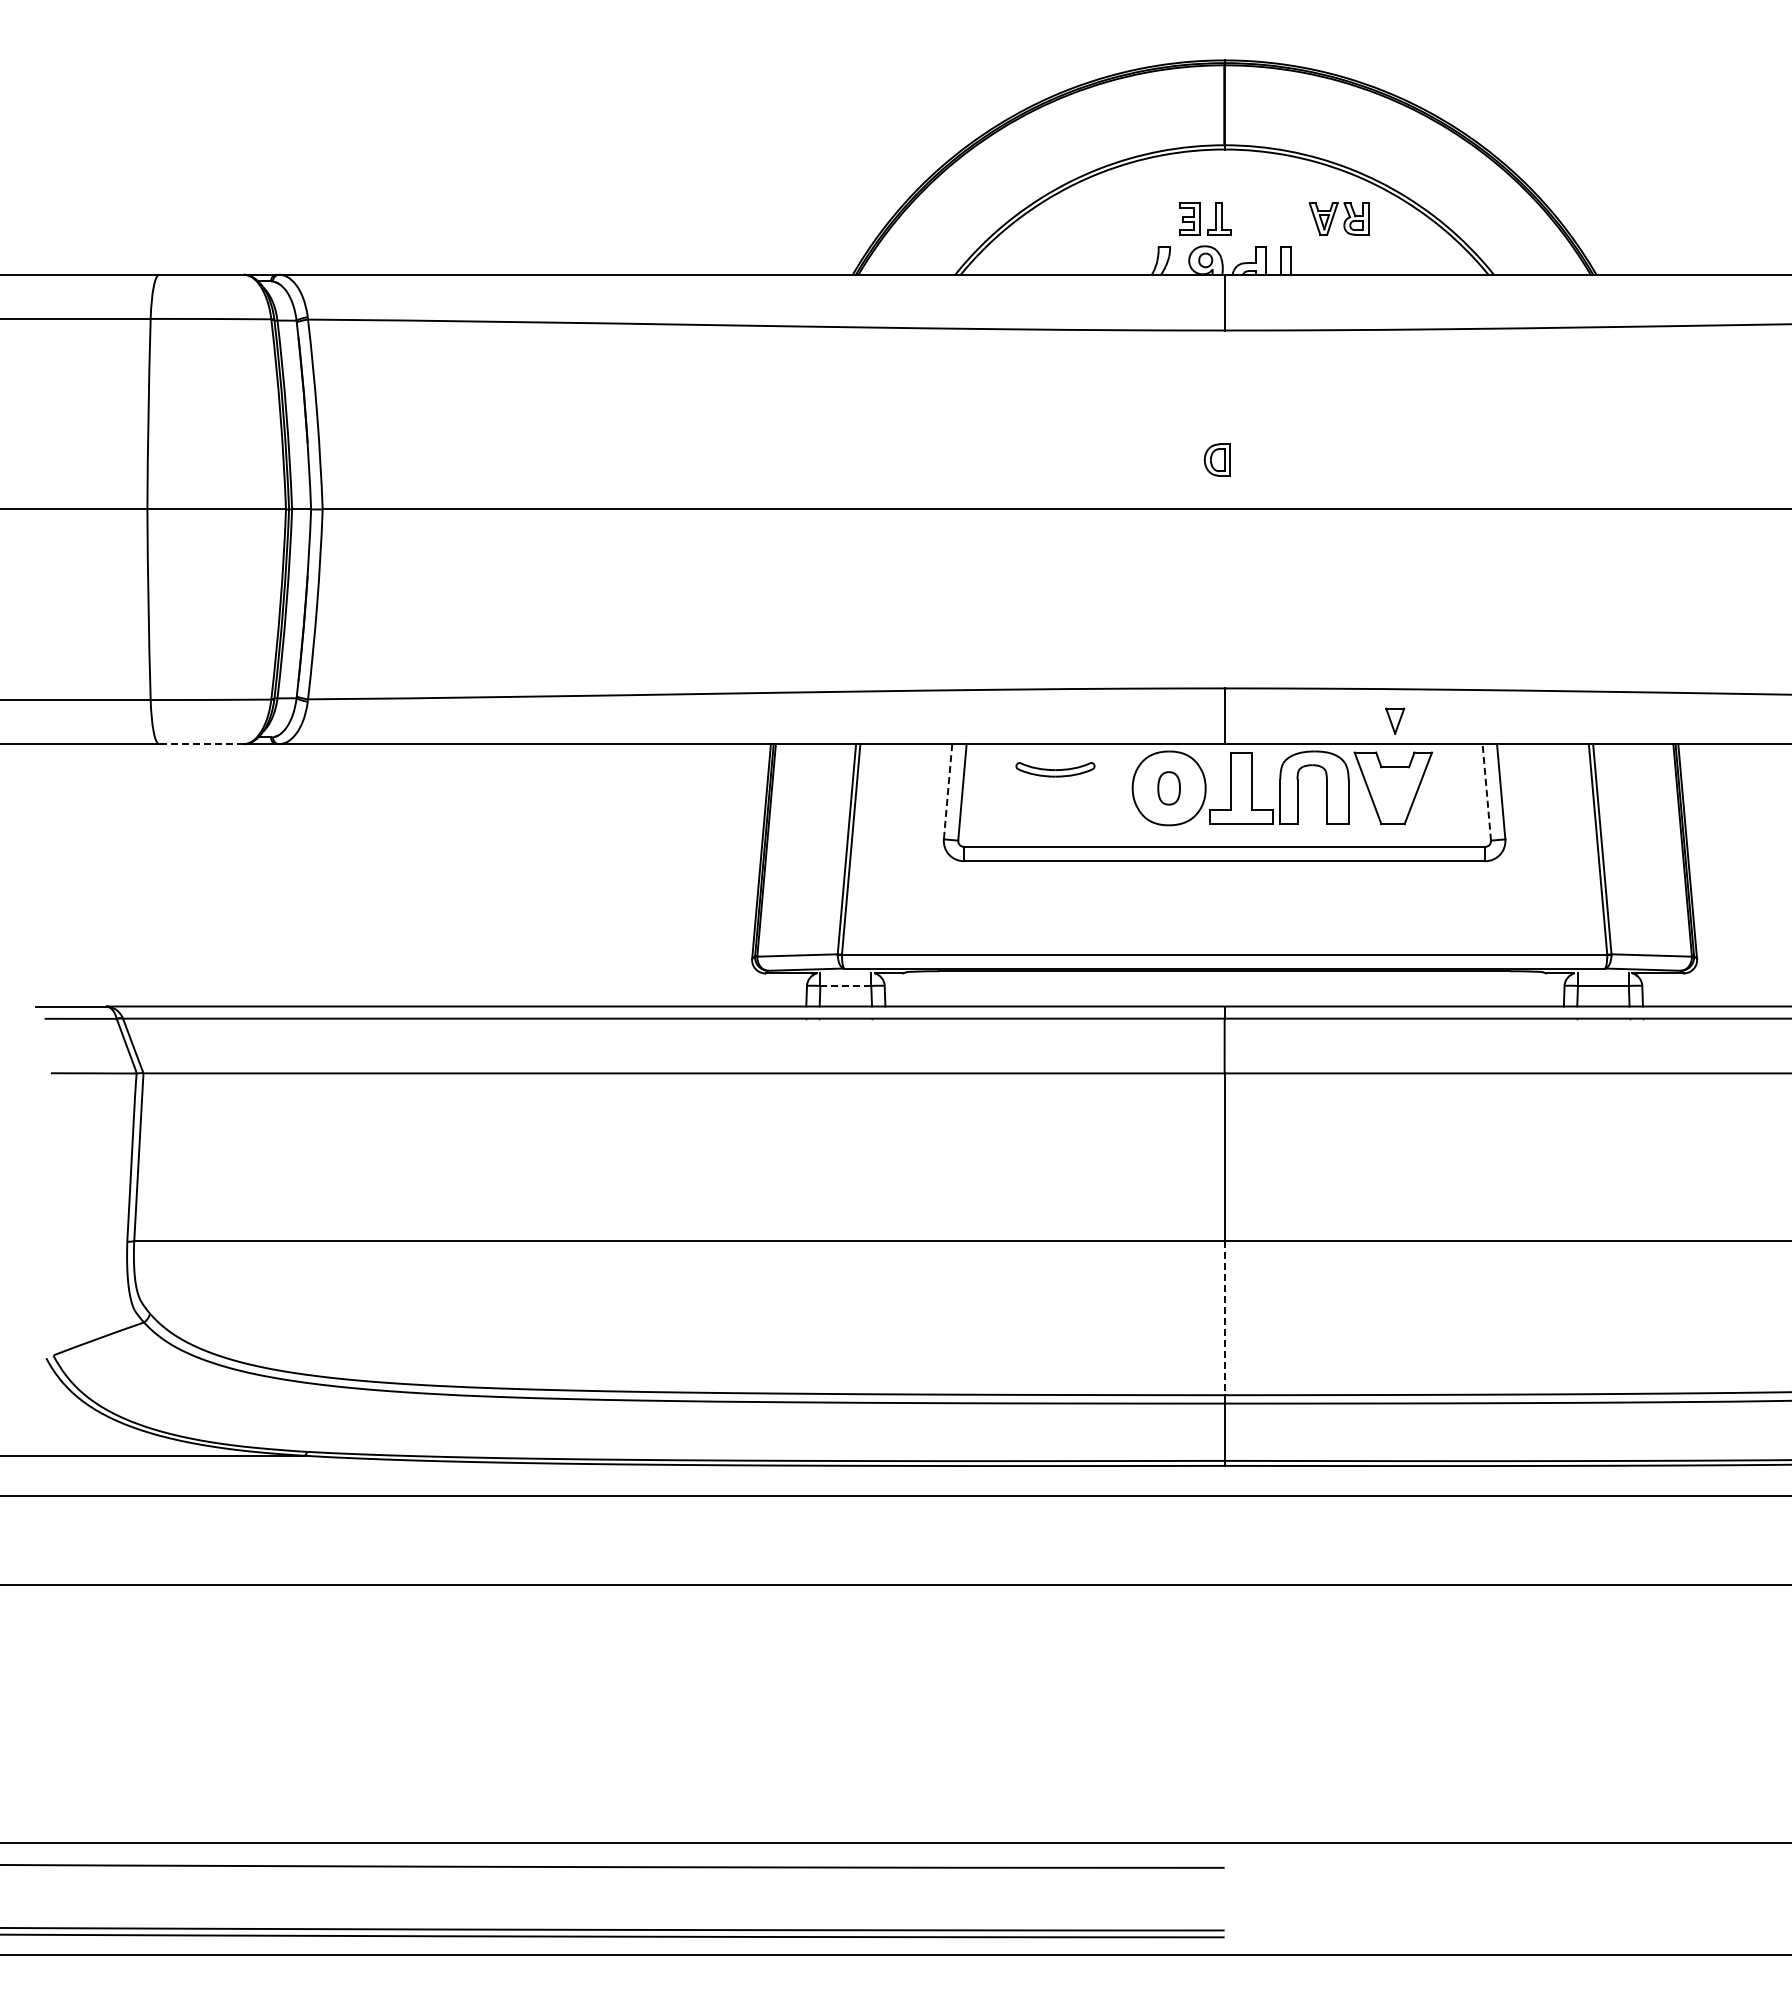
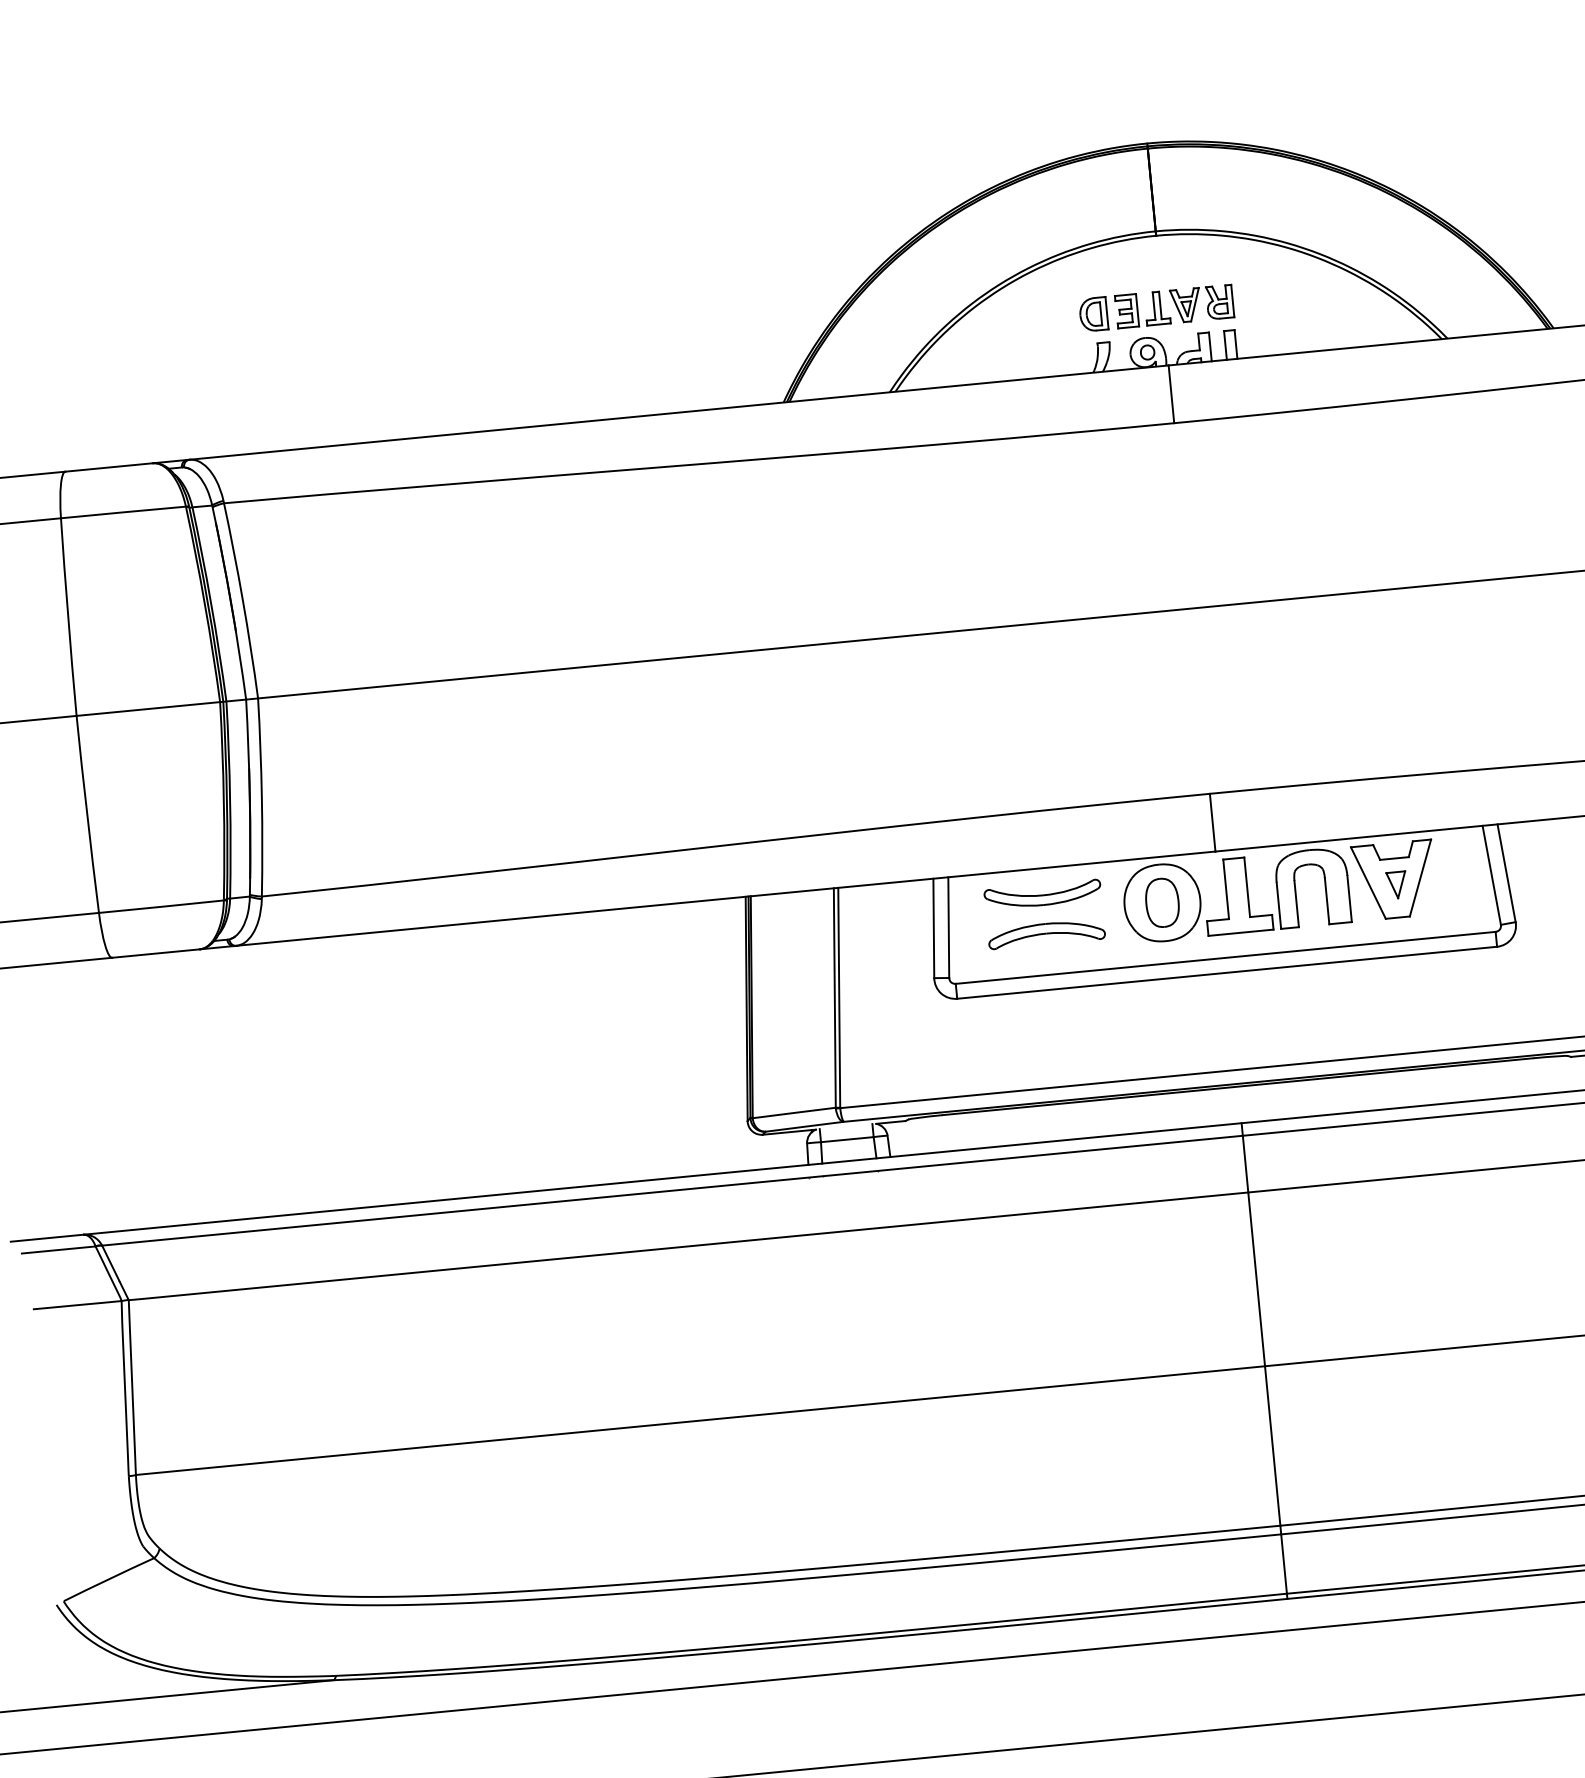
part: (1338, 218) -> (1201, 303), moved
part: (1216, 459) -> (1092, 314), moved
part: (1395, 720) -> (1397, 884), moved
line: (200, 744) -> (155, 954), dashed -> solid
part: (1055, 769) -> (1042, 894), size x1.43
part: (1168, 788) -> (1161, 903), size x1.43
line: (948, 791) -> (934, 928), dashed -> solid
line: (1486, 791) -> (1491, 874), dashed -> solid
part: (1055, 807) -> (1046, 933), added
line: (845, 985) -> (846, 1139), dashed -> solid
line: (1224, 1318) -> (1272, 1446), dashed -> solid

